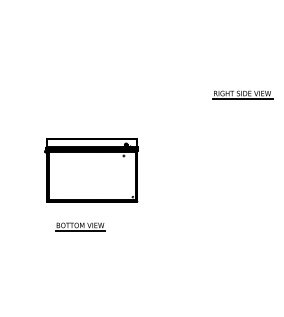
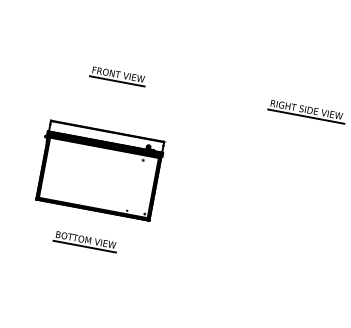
part: (92, 95) -> (117, 76), added
part: (80, 226) -> (85, 241), moved

